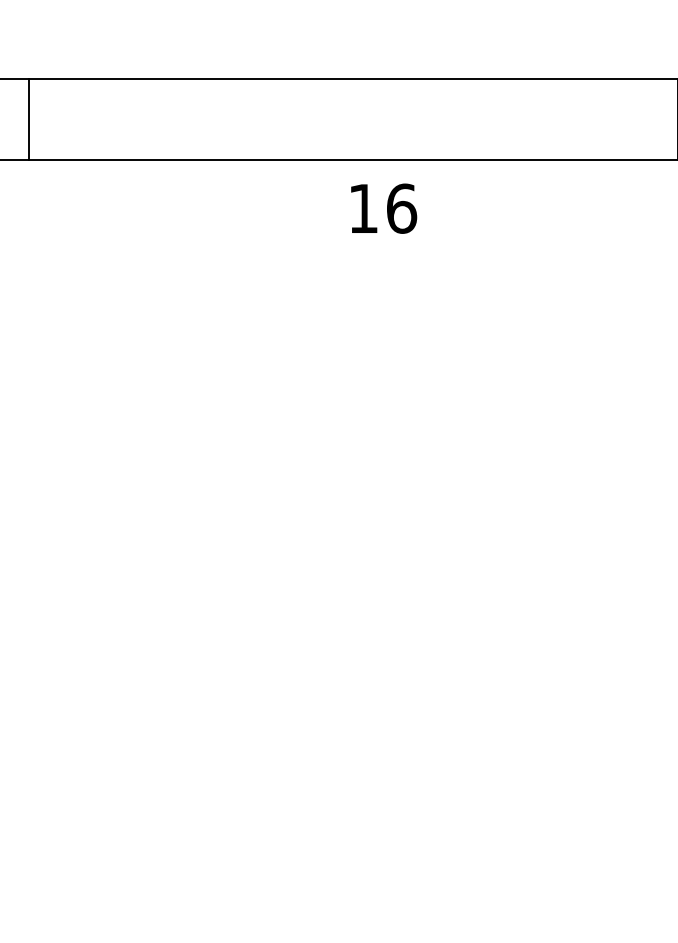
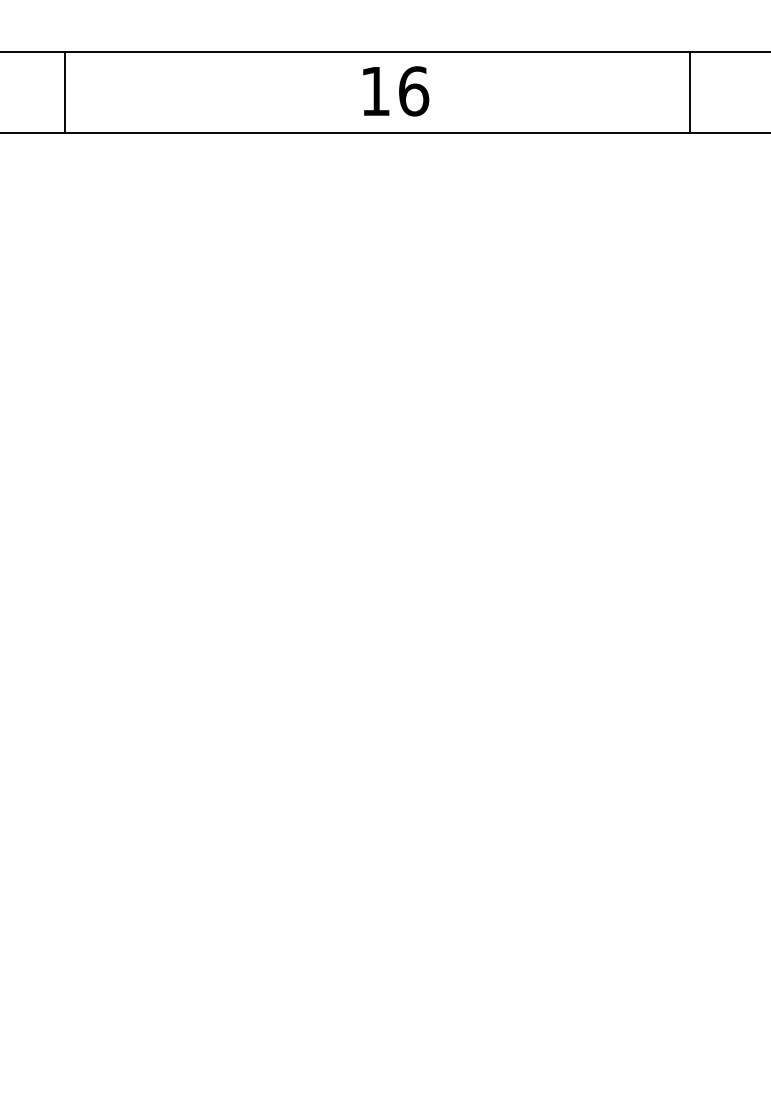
line: (29, 118) -> (65, 91), moved
text: (384, 208) -> (396, 91), moved

